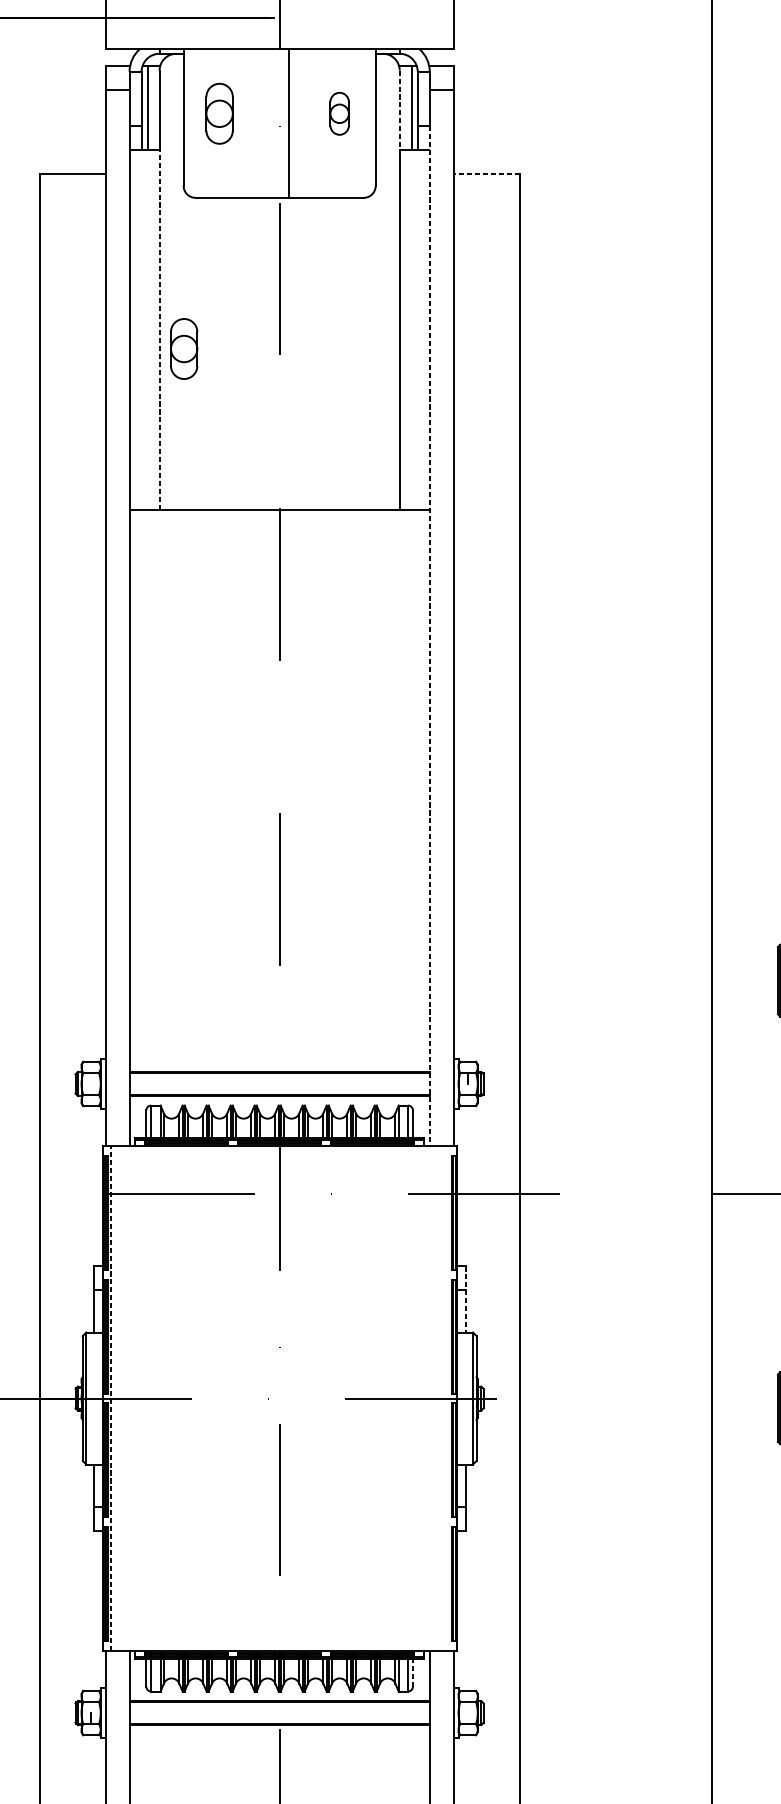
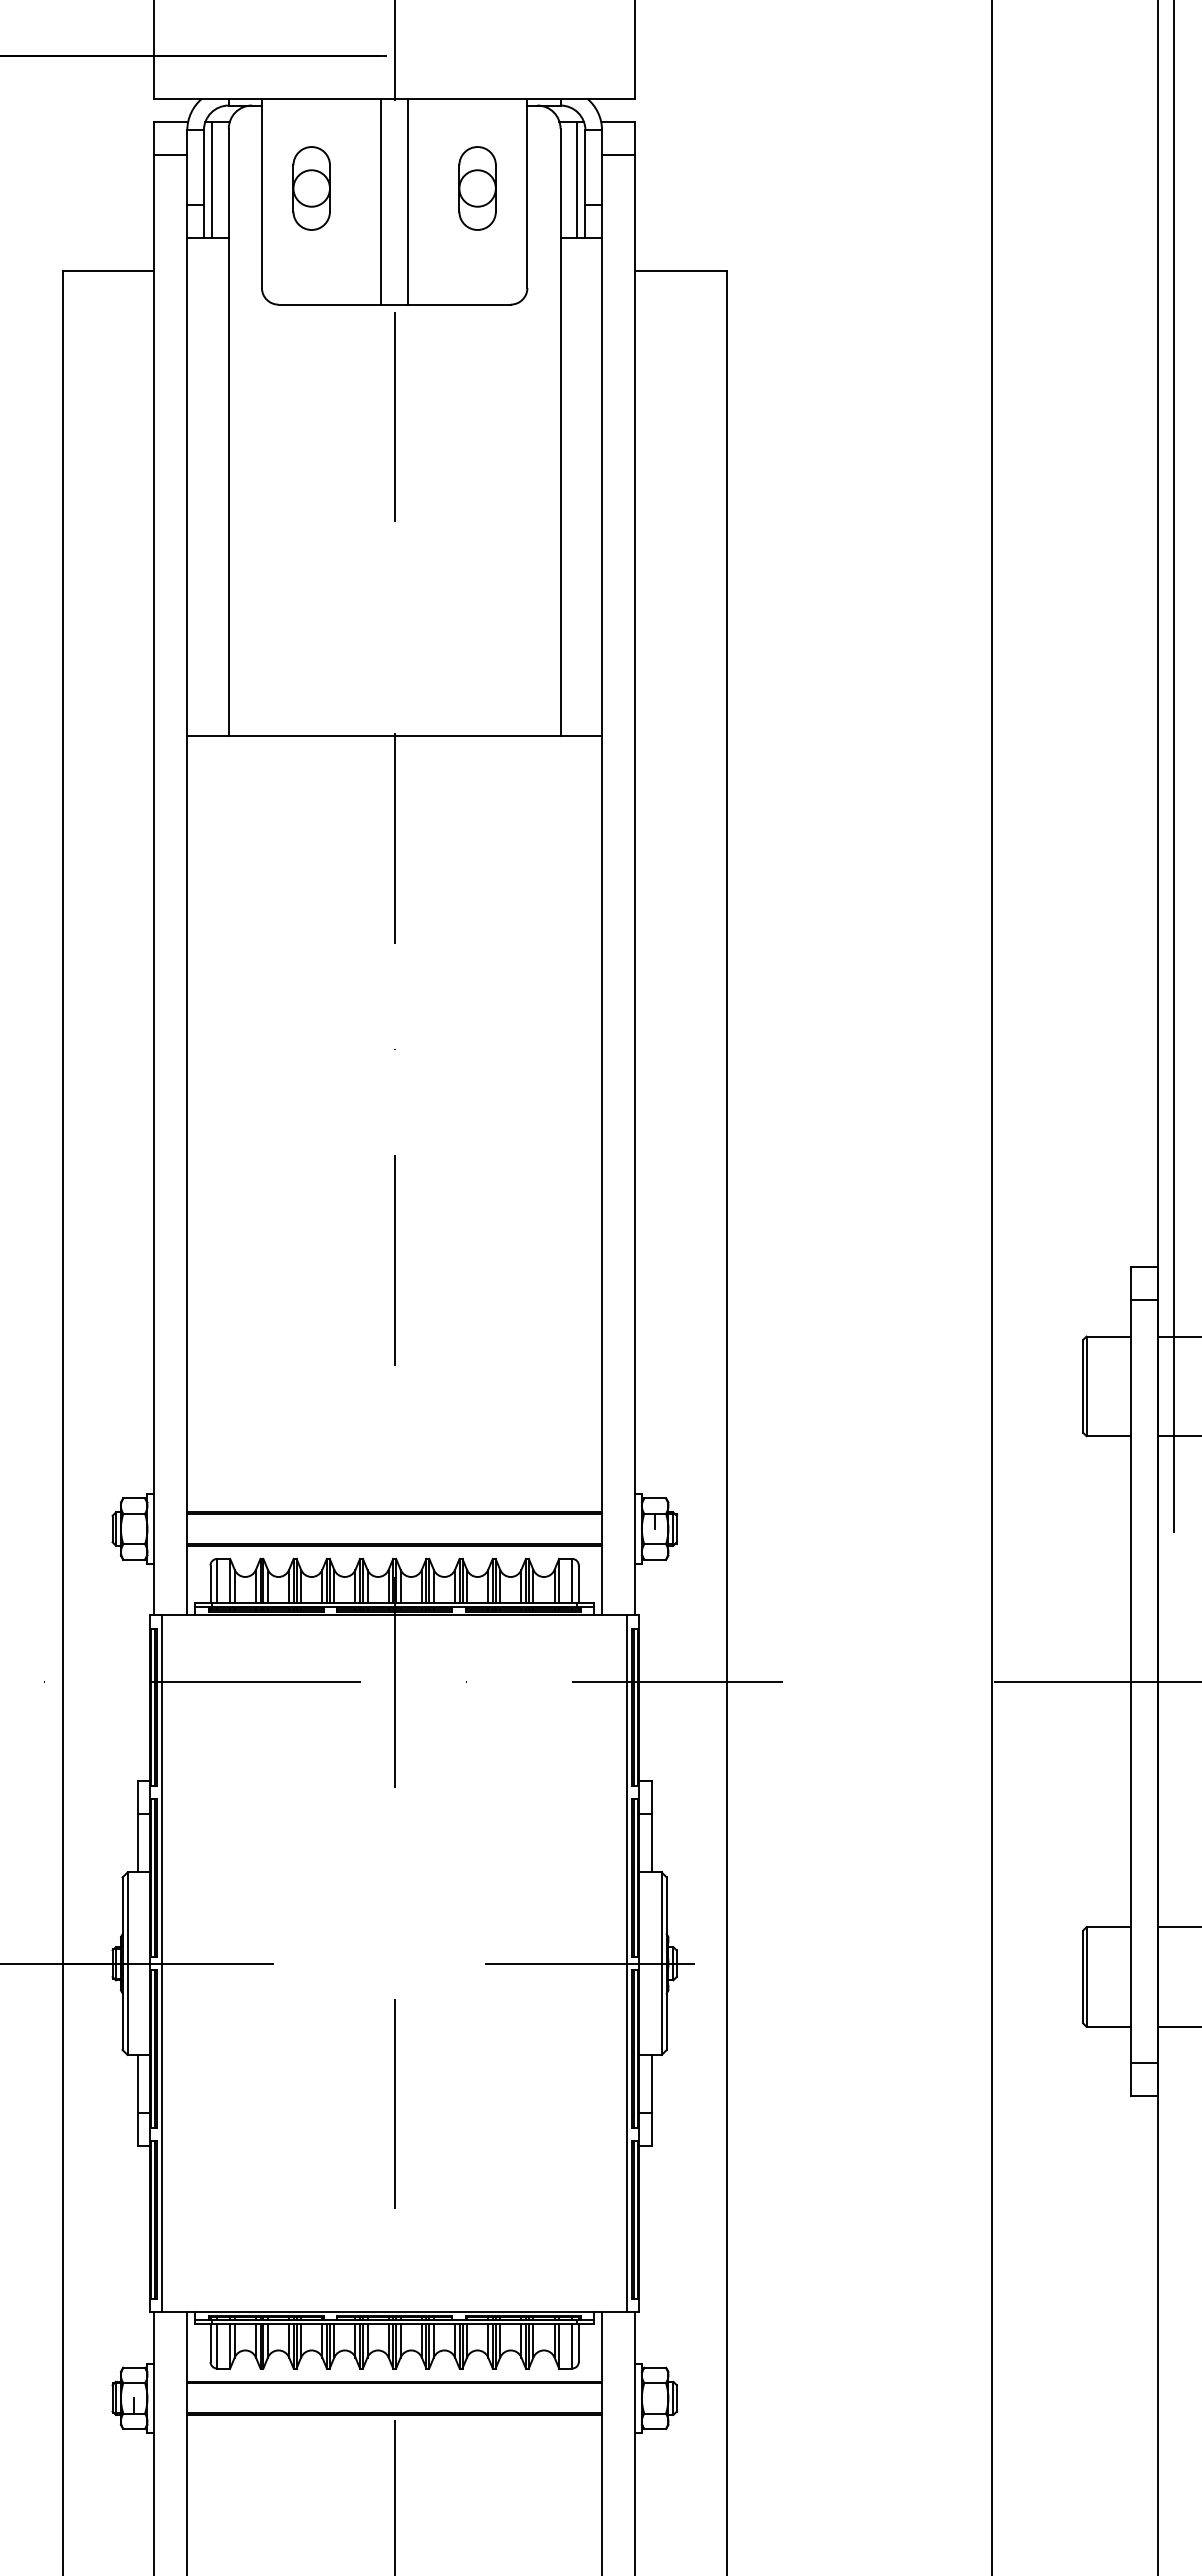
line: (399, 110) -> (560, 183), dashed -> solid
part: (339, 113) -> (477, 188), size x1.43
line: (270, 123) -> (381, 201), added
line: (486, 173) -> (680, 271), dashed -> solid
line: (159, 330) -> (228, 487), dashed -> solid
part: (184, 349) -> (262, 513), removed
line: (430, 636) -> (602, 910), dashed -> solid
line: (465, 1299) -> (651, 1826), dashed -> solid
line: (111, 1398) -> (162, 1963), dashed -> solid
line: (448, 1398) -> (627, 1963), added
line: (412, 1673) -> (578, 2343), dashed -> solid

